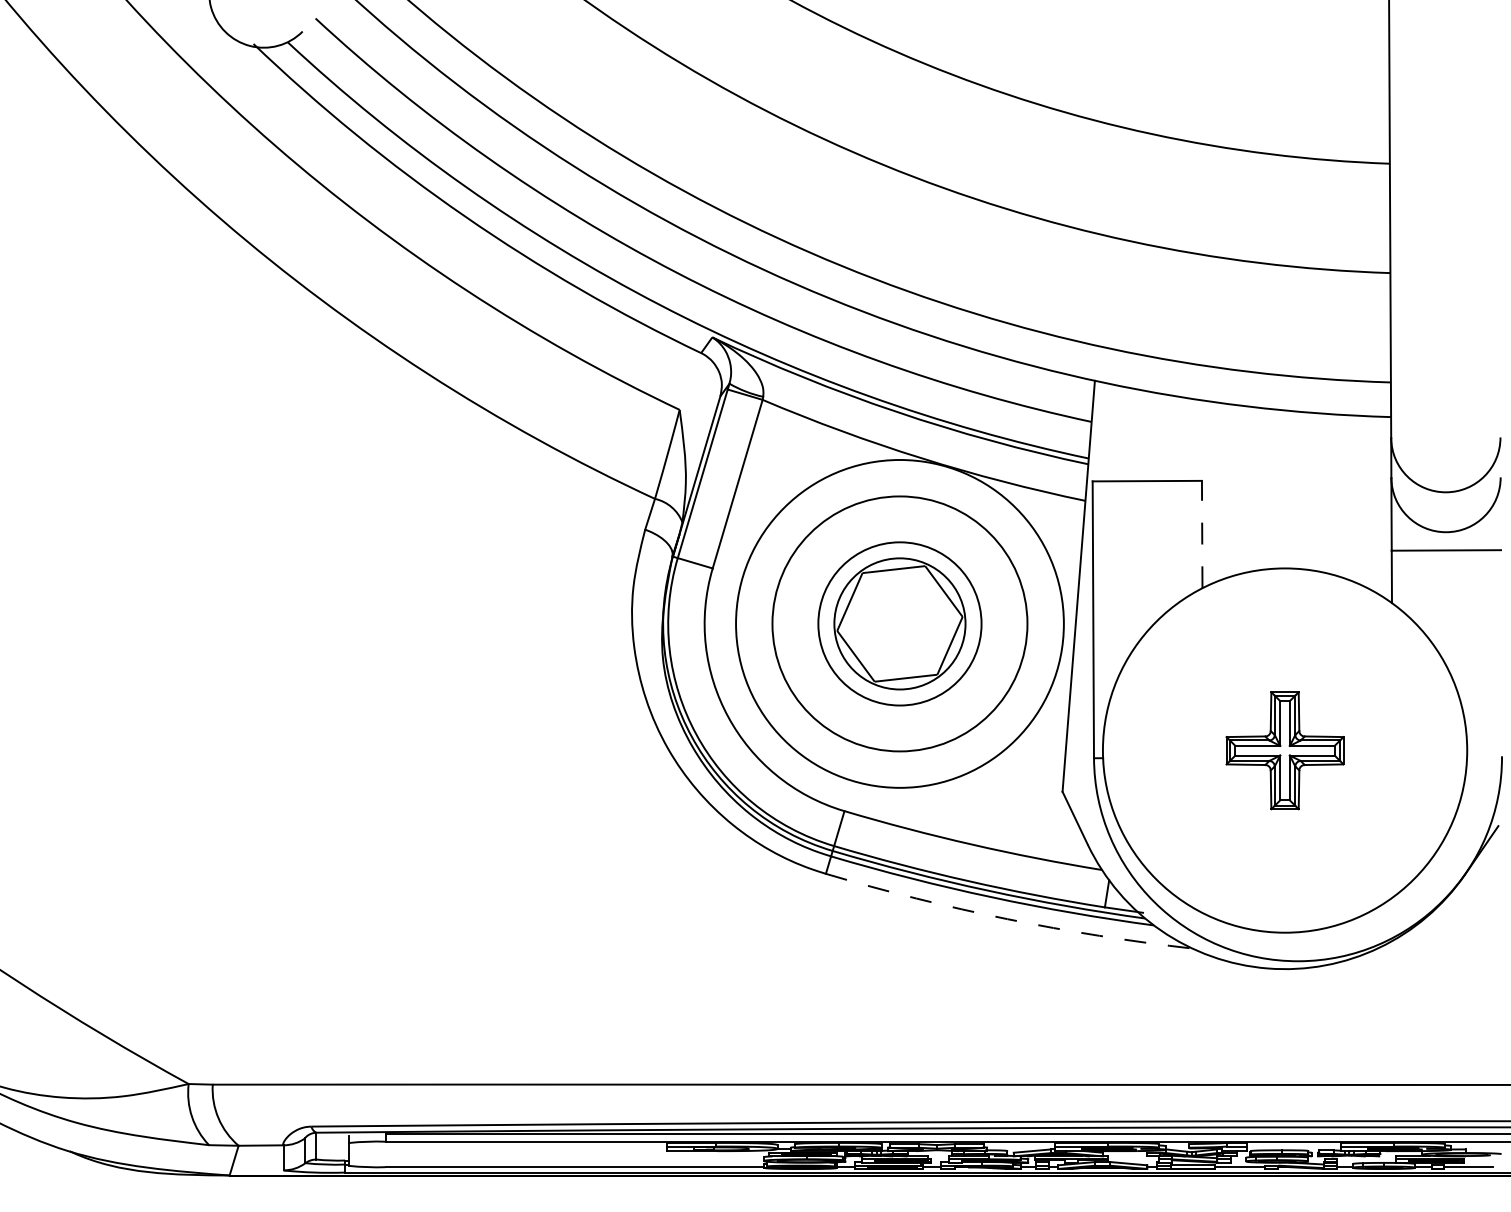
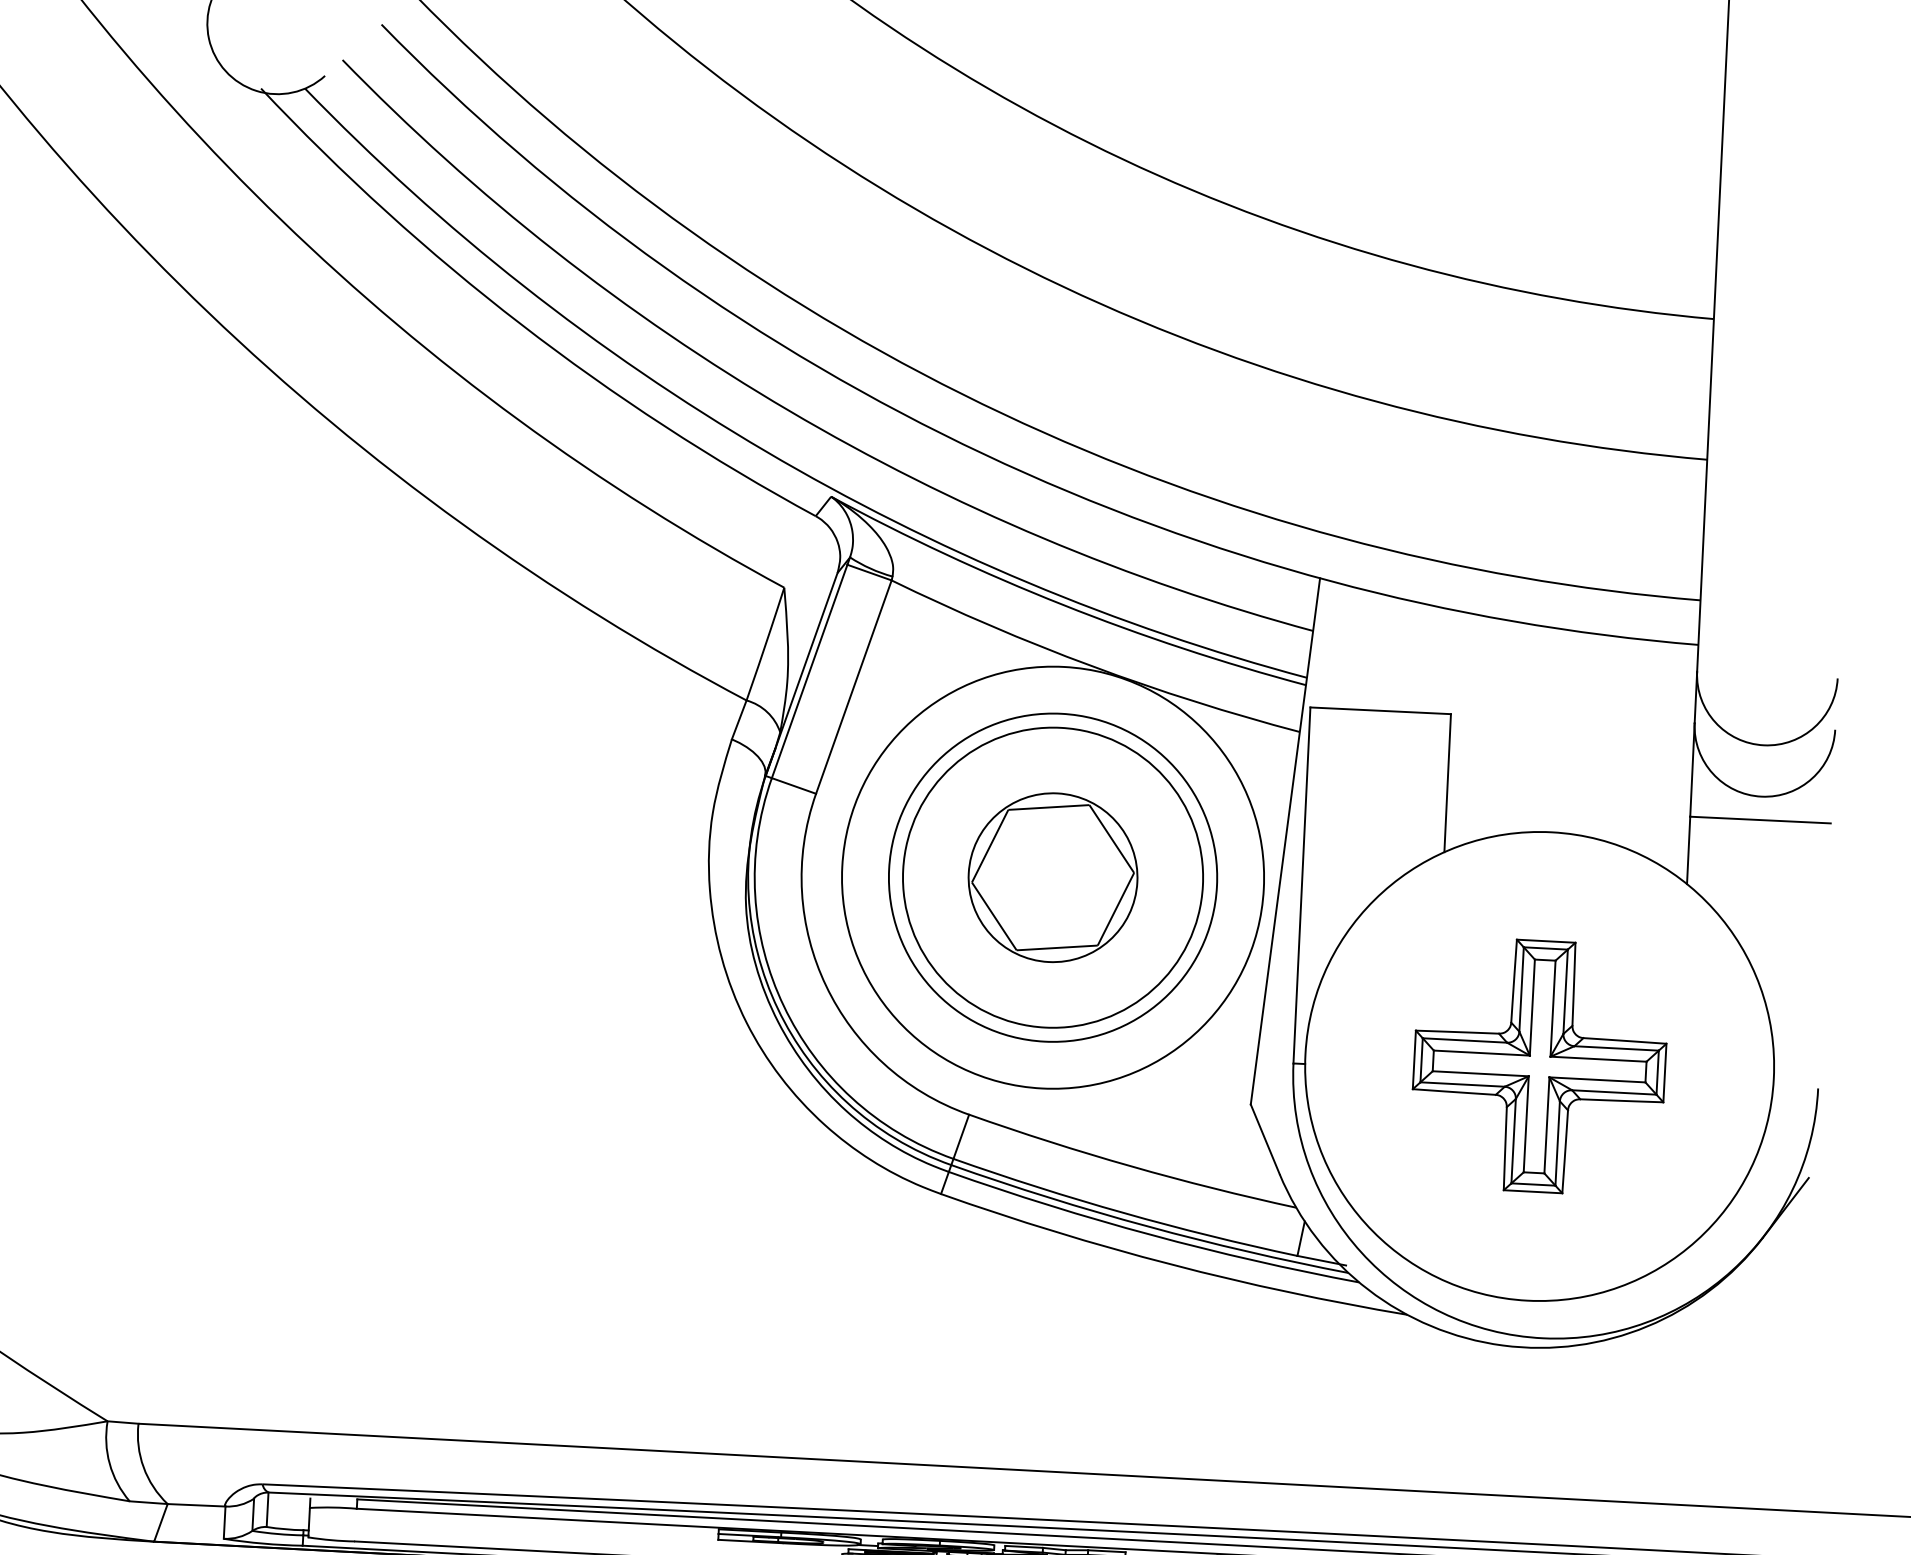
line: (1202, 534) -> (1448, 783), dashed -> solid
circle: (899, 623) -> (1052, 877), size x1.43
part: (1284, 750) -> (1538, 1066), size x1.67
arc: (1007, 919) -> (1171, 1264), dashed -> solid

